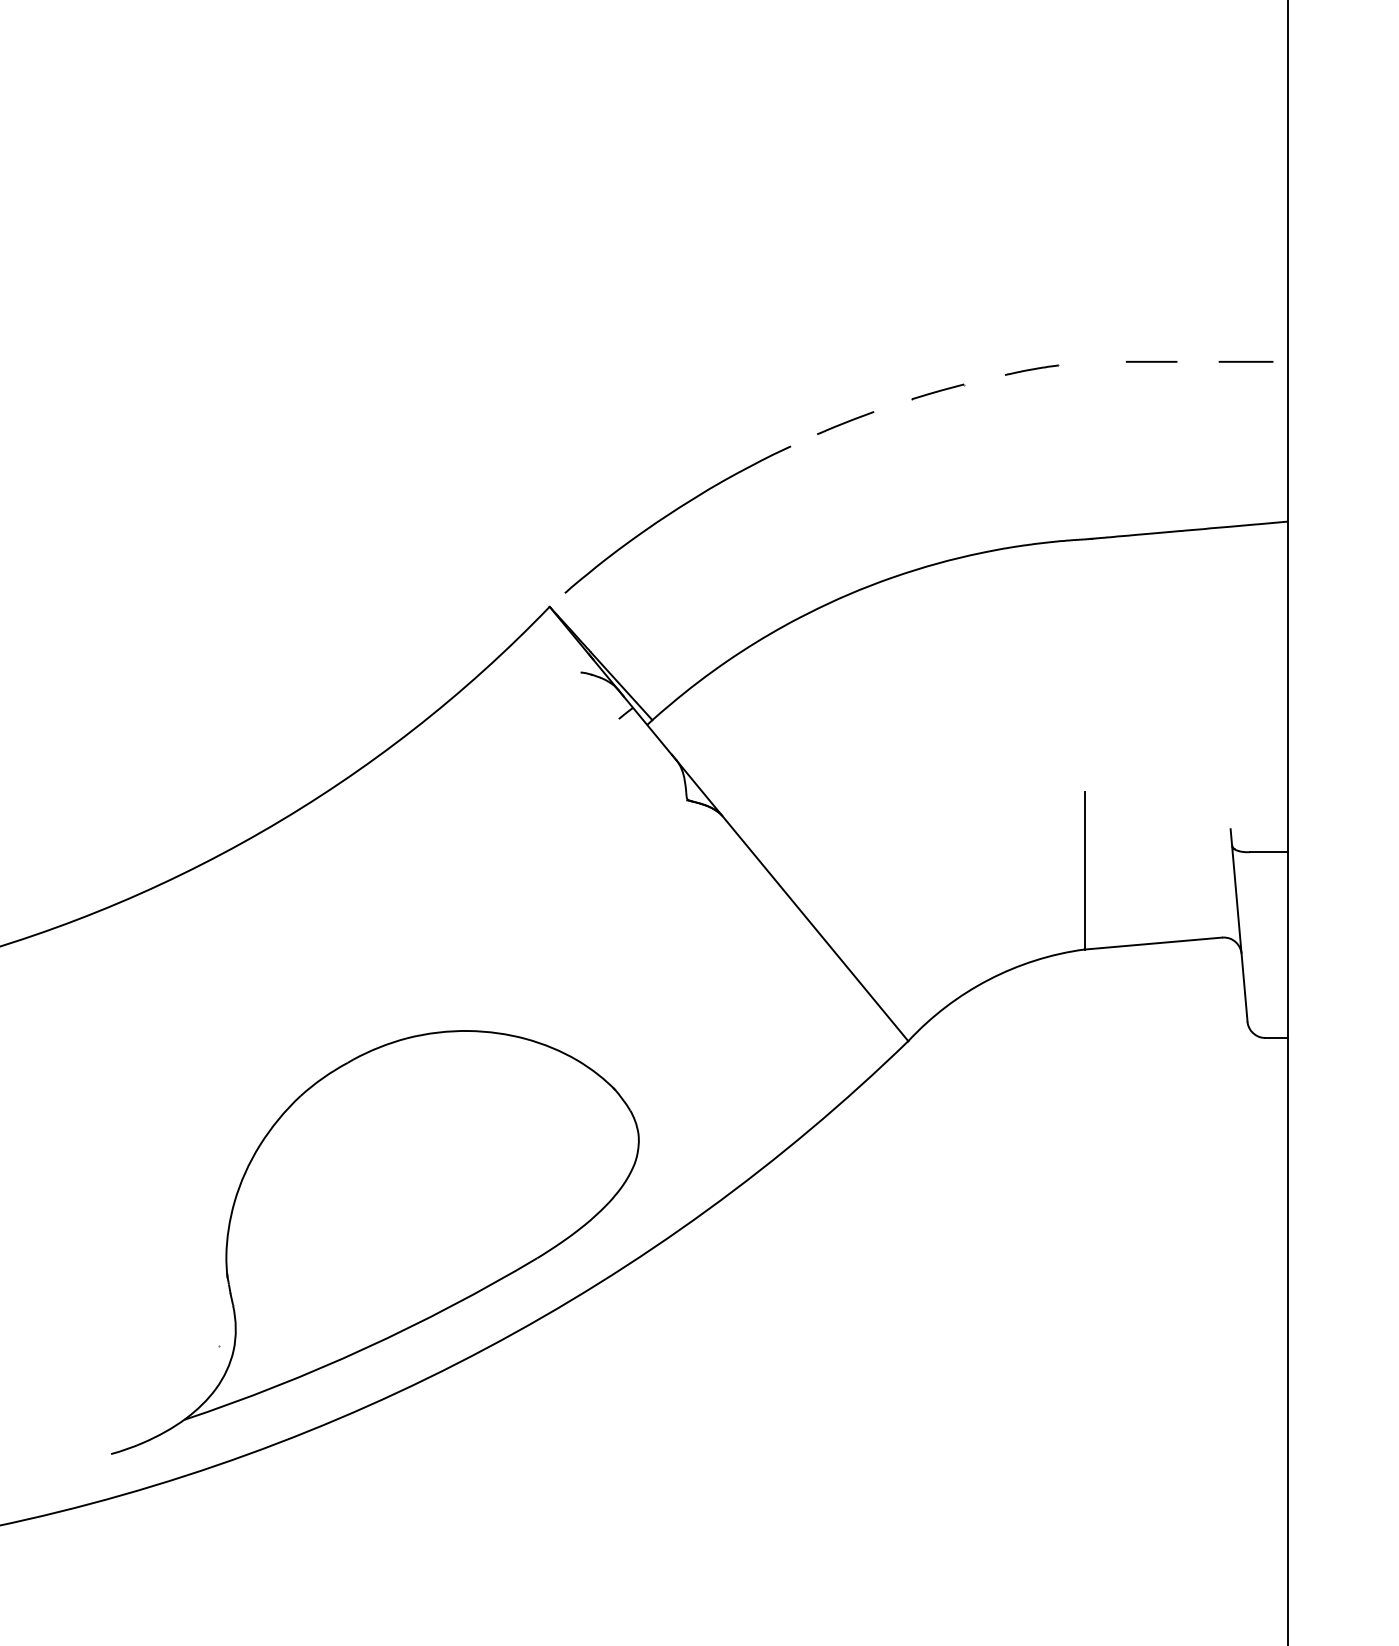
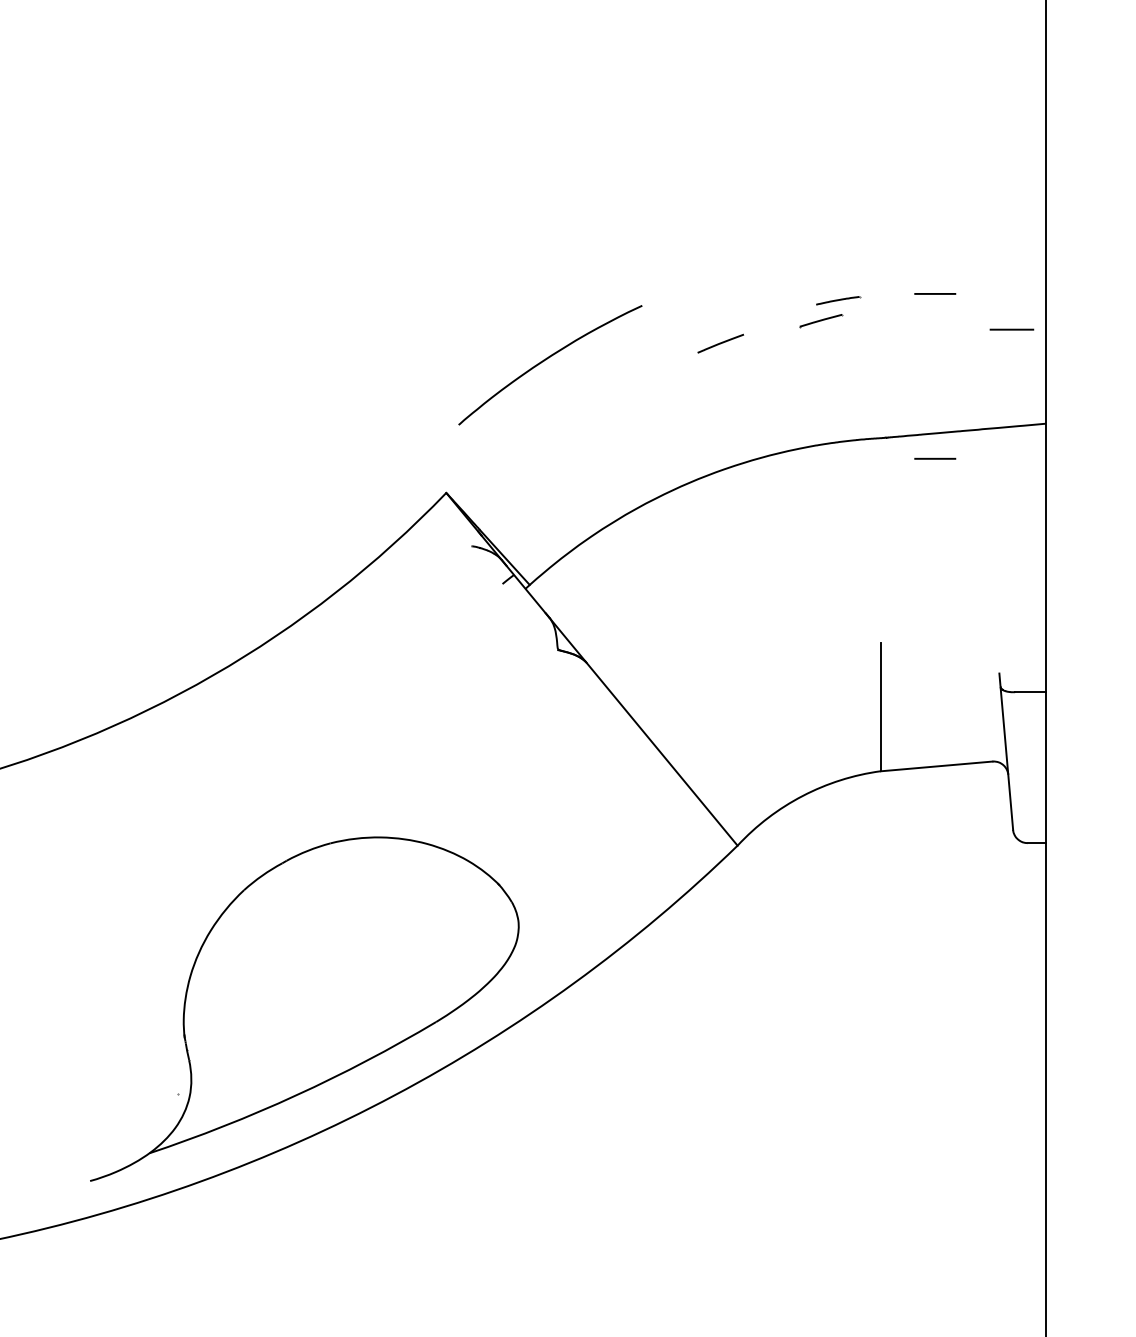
line: (1245, 361) -> (1011, 329), moved
part: (938, 391) -> (821, 320), moved
line: (845, 422) -> (720, 343), moved
curve: (672, 513) -> (546, 360), moved
line: (1151, 564) -> (935, 458), added

